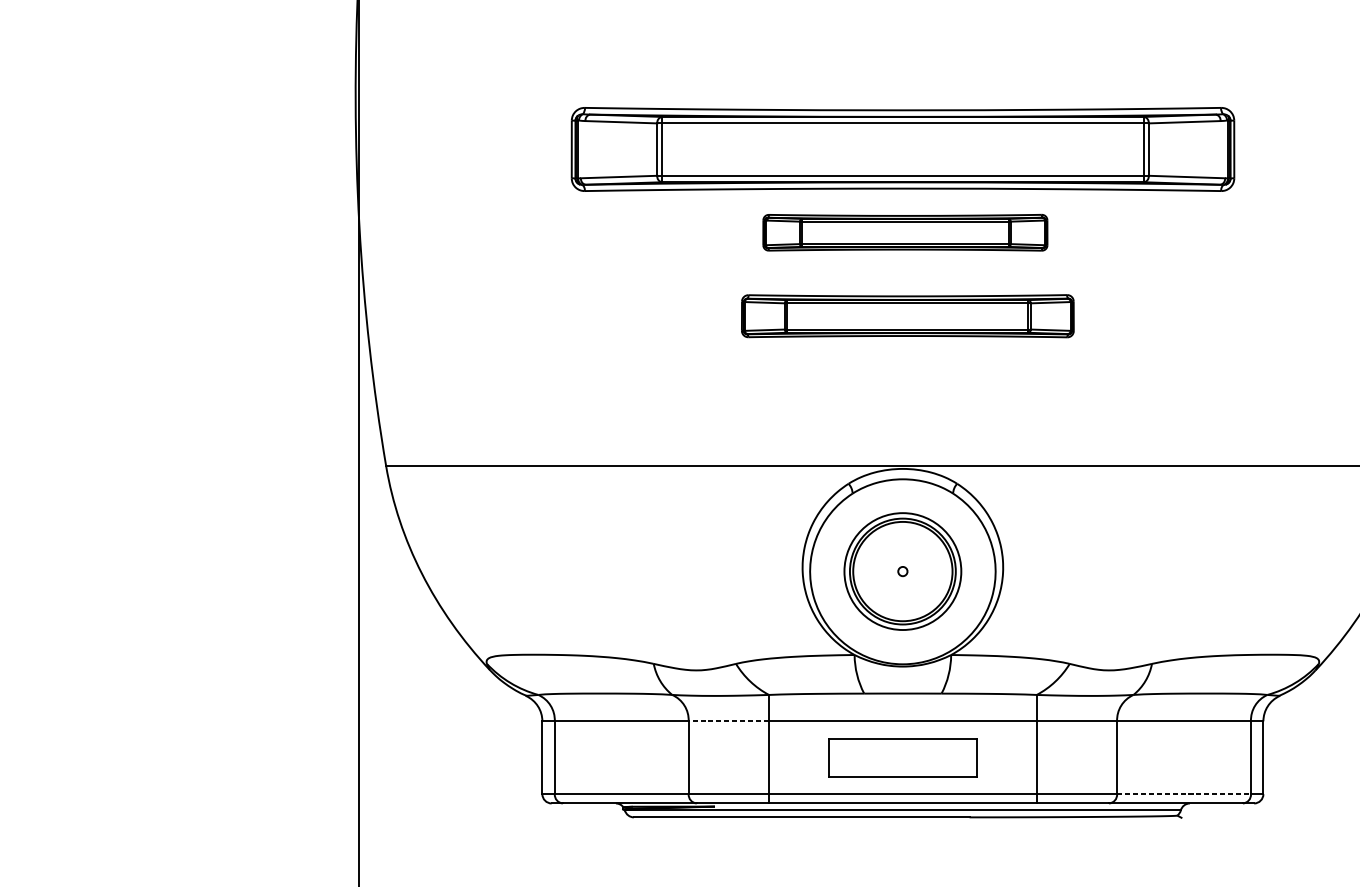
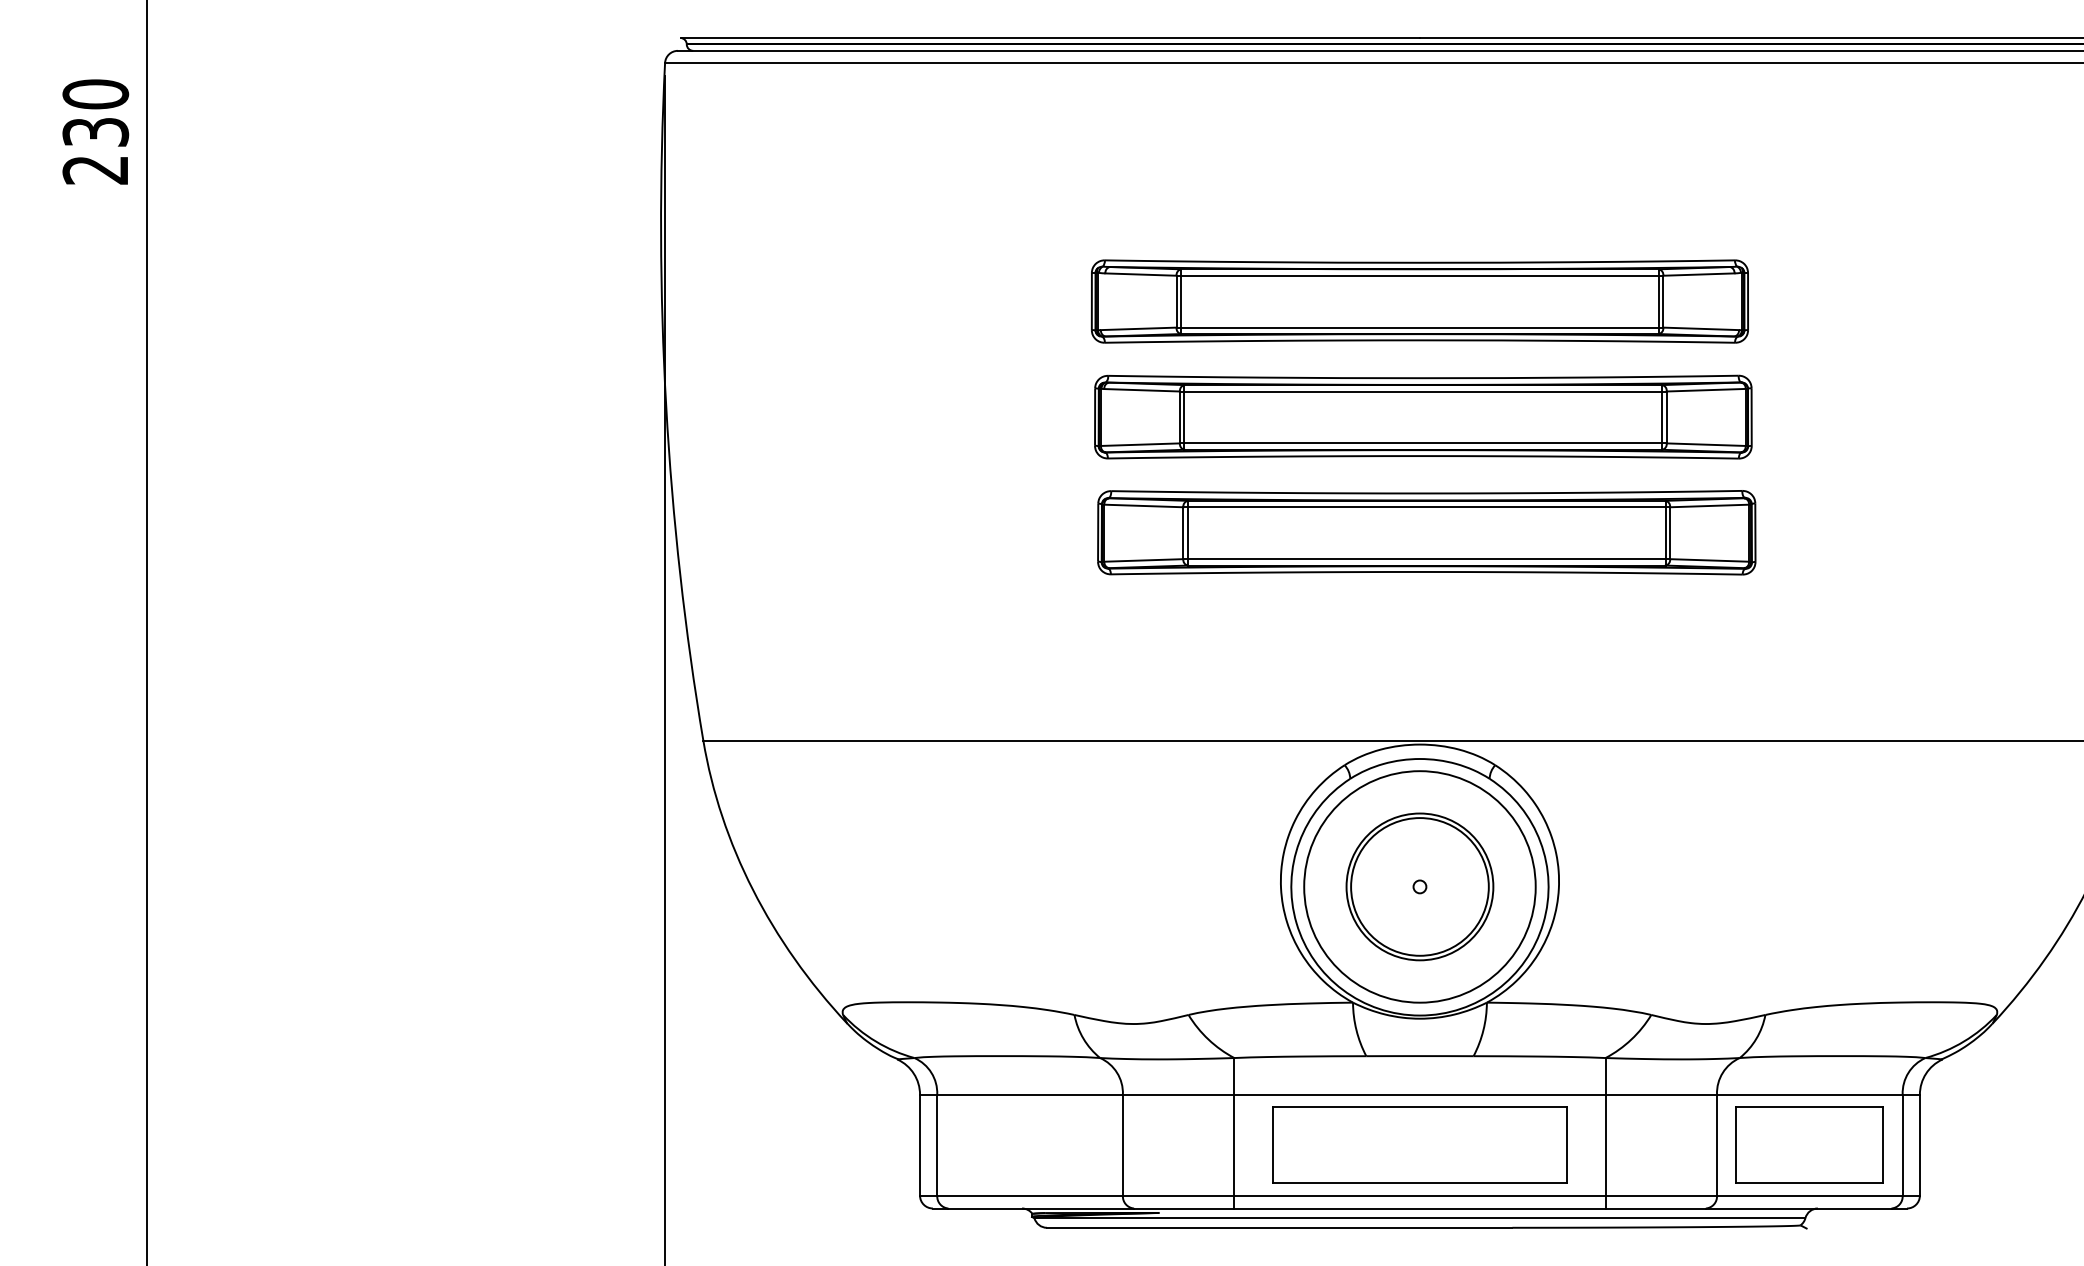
part: (902, 149) -> (1419, 301), size x0.71
part: (905, 232) -> (1423, 416), size x1.67
part: (907, 315) -> (1426, 532), size x1.43
circle: (902, 571) -> (1419, 886), size x1.43
line: (728, 721) -> (1178, 1094), dashed -> solid
part: (902, 757) -> (1419, 1144), size x1.43
part: (1183, 757) -> (1809, 1144), added
line: (1183, 794) -> (1809, 1195), dashed -> solid

